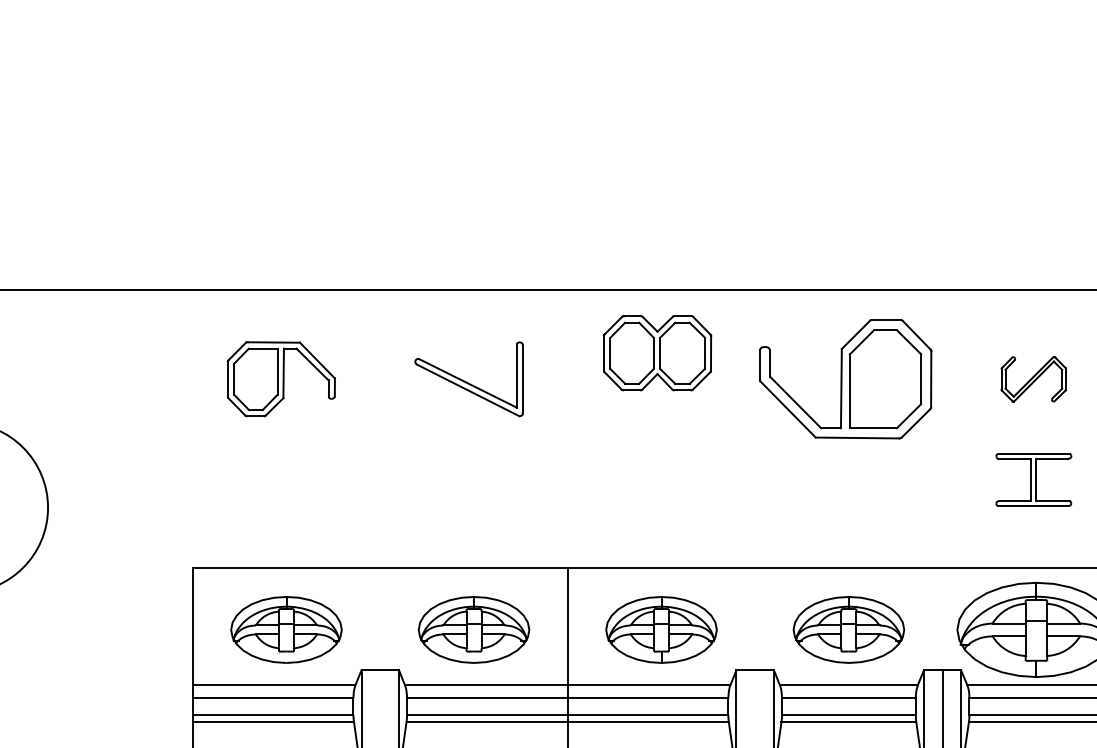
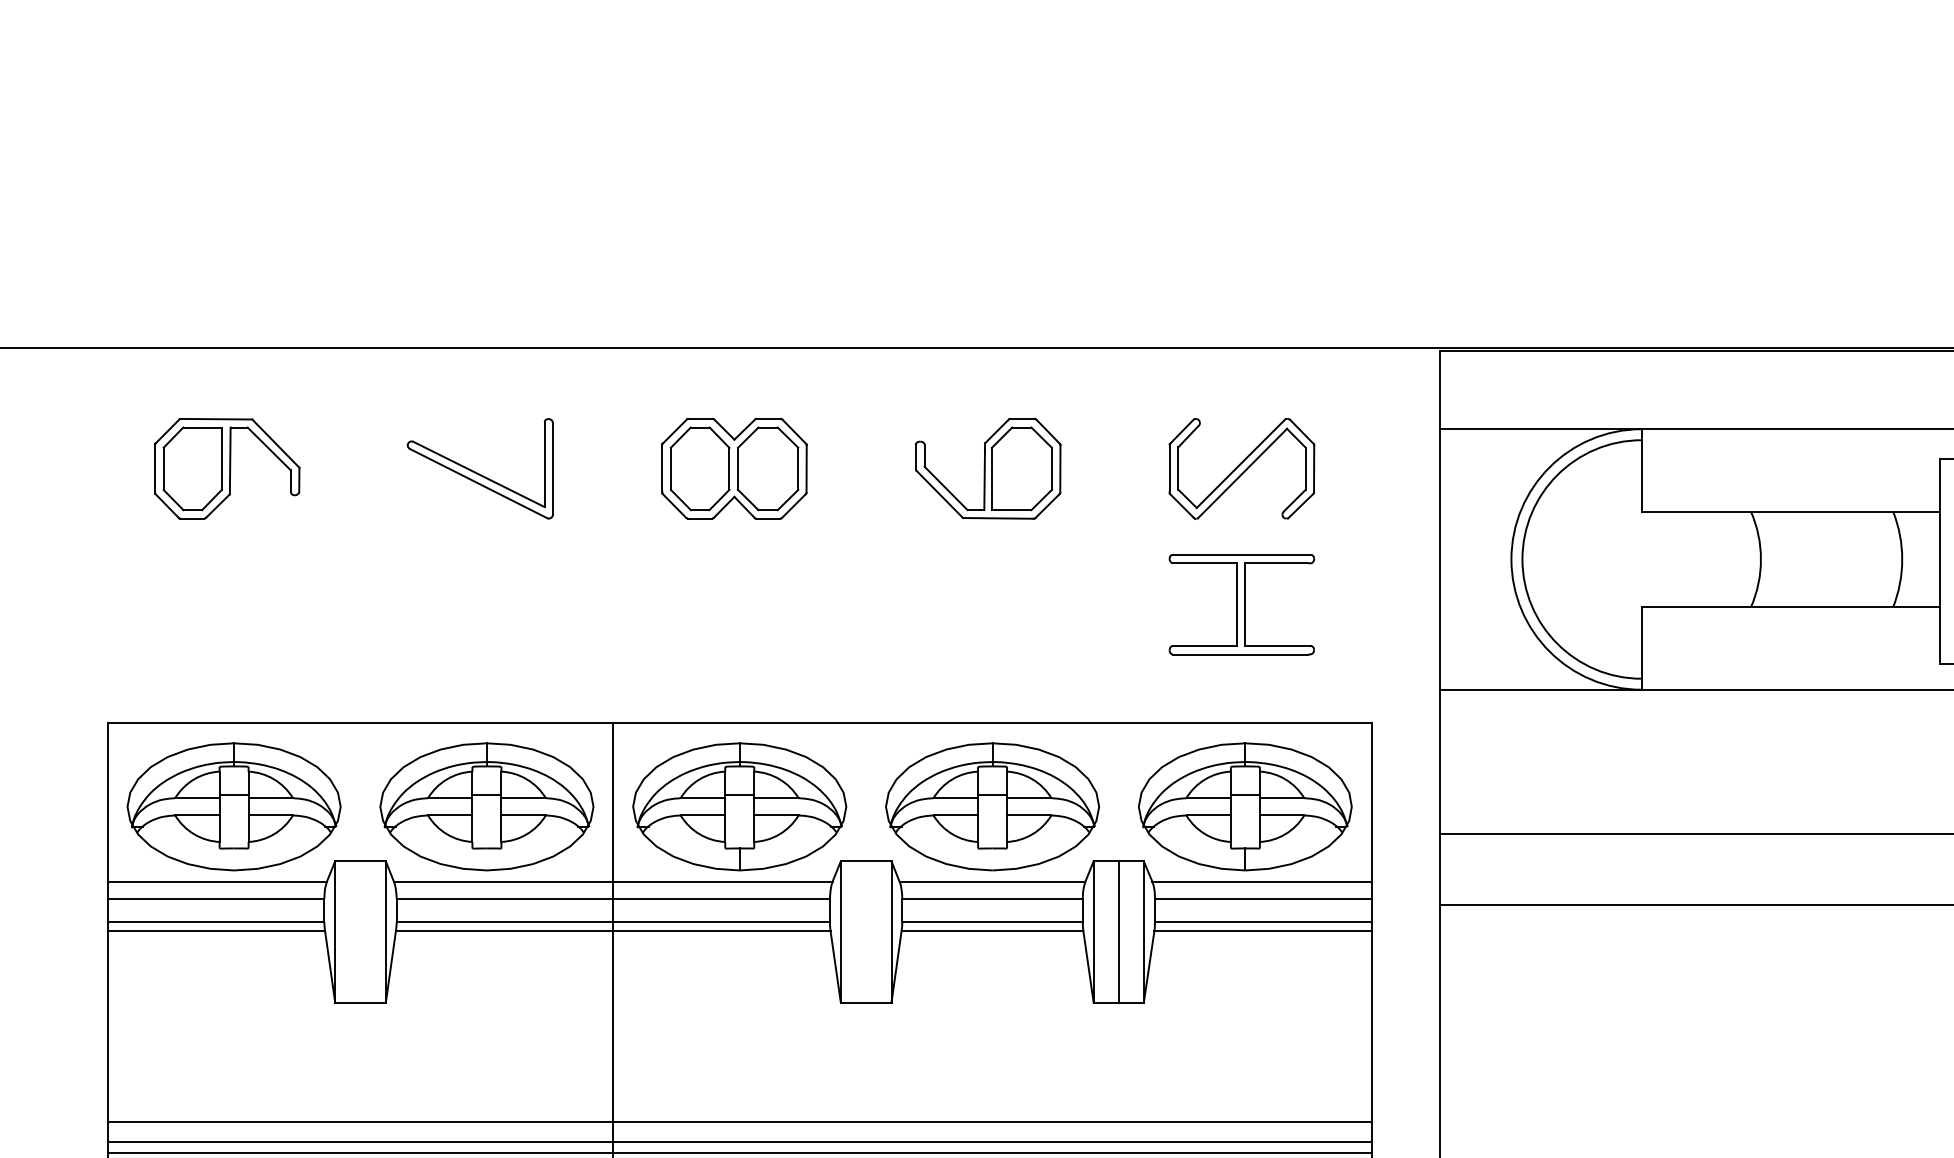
part: (657, 353) -> (734, 468), moved
part: (845, 379) -> (988, 468), size x0.62
part: (1033, 379) -> (1241, 468), size x1.67
part: (1033, 479) -> (1241, 604), size x1.43
part: (286, 629) -> (233, 806), size x1.43
part: (473, 629) -> (486, 806), size x1.43
part: (661, 629) -> (739, 806), size x1.43
part: (848, 629) -> (992, 806), size x1.43

